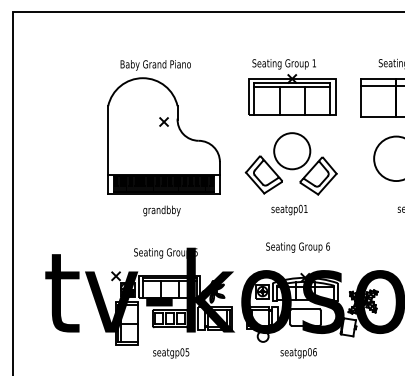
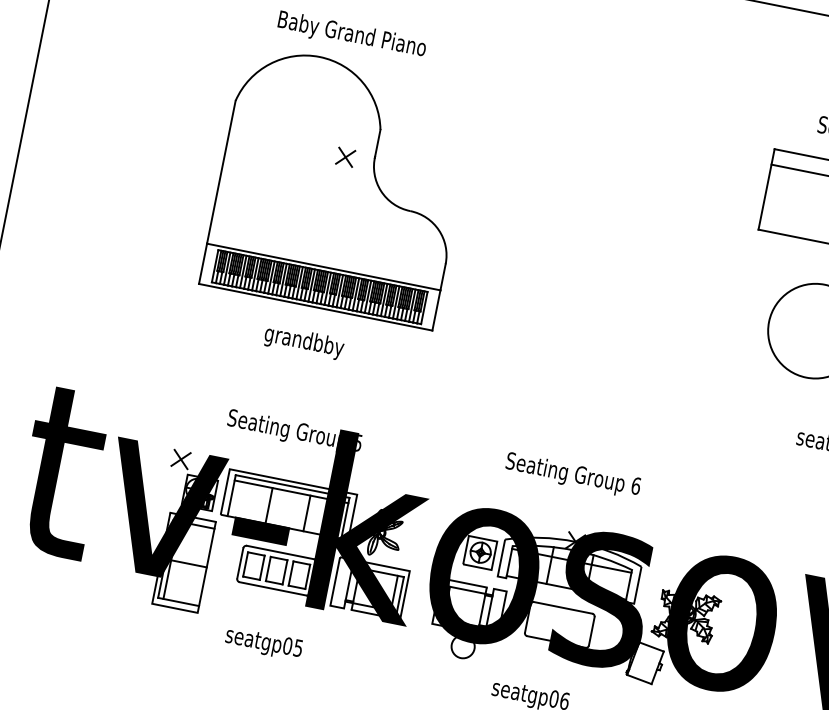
part: (290, 137) -> (603, 242), removed

